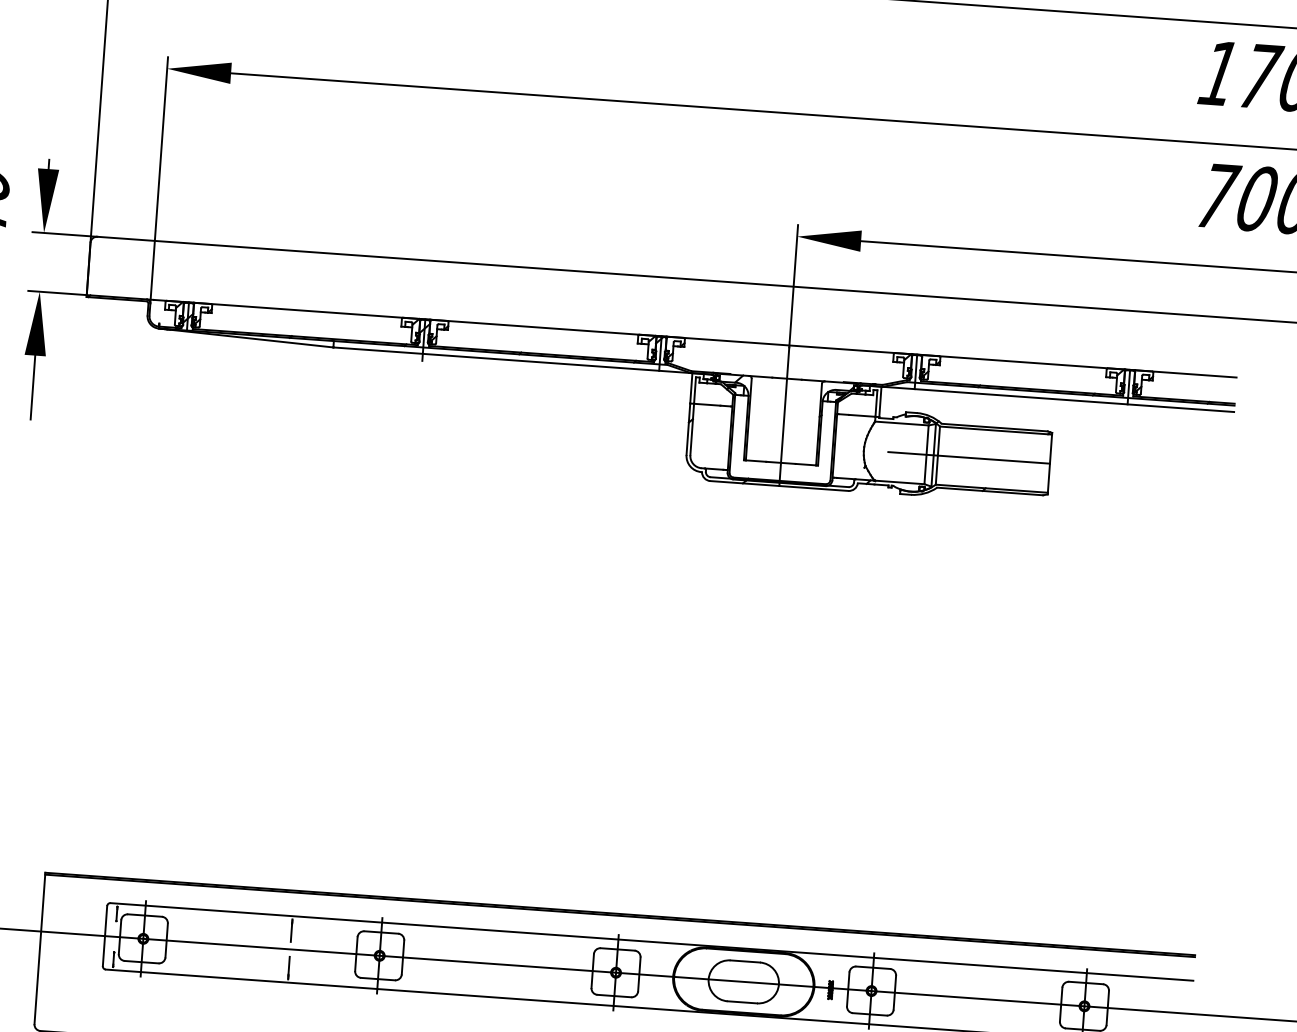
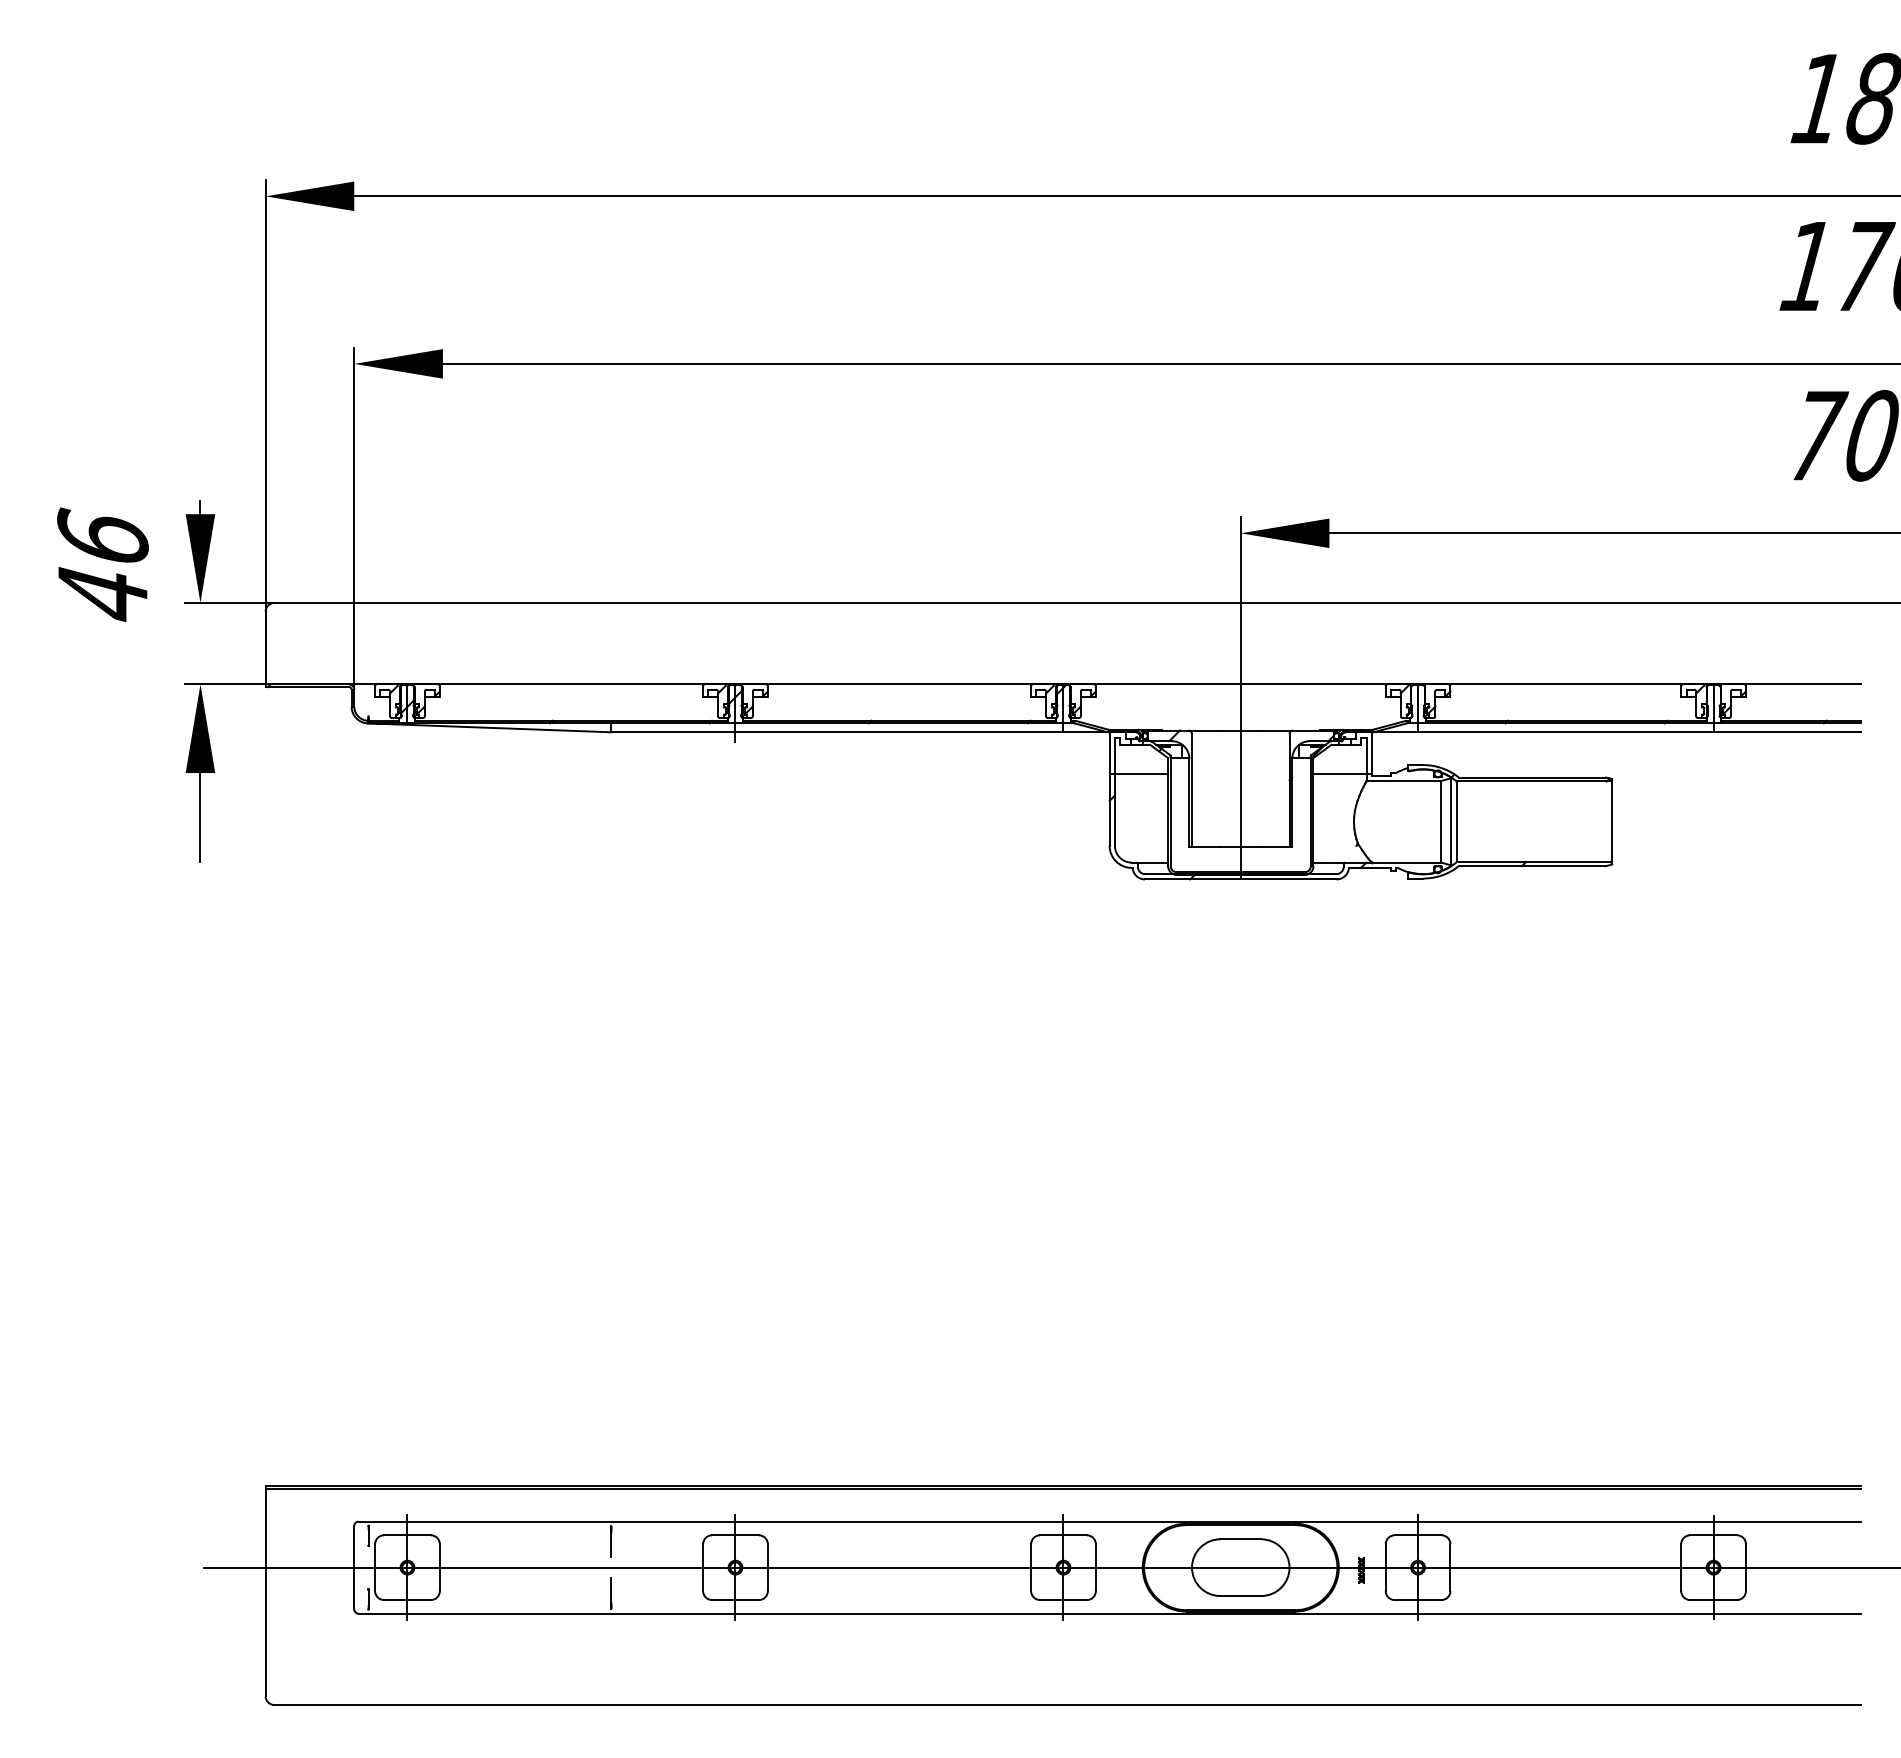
line: (968, 457) -> (1499, 821), removed

